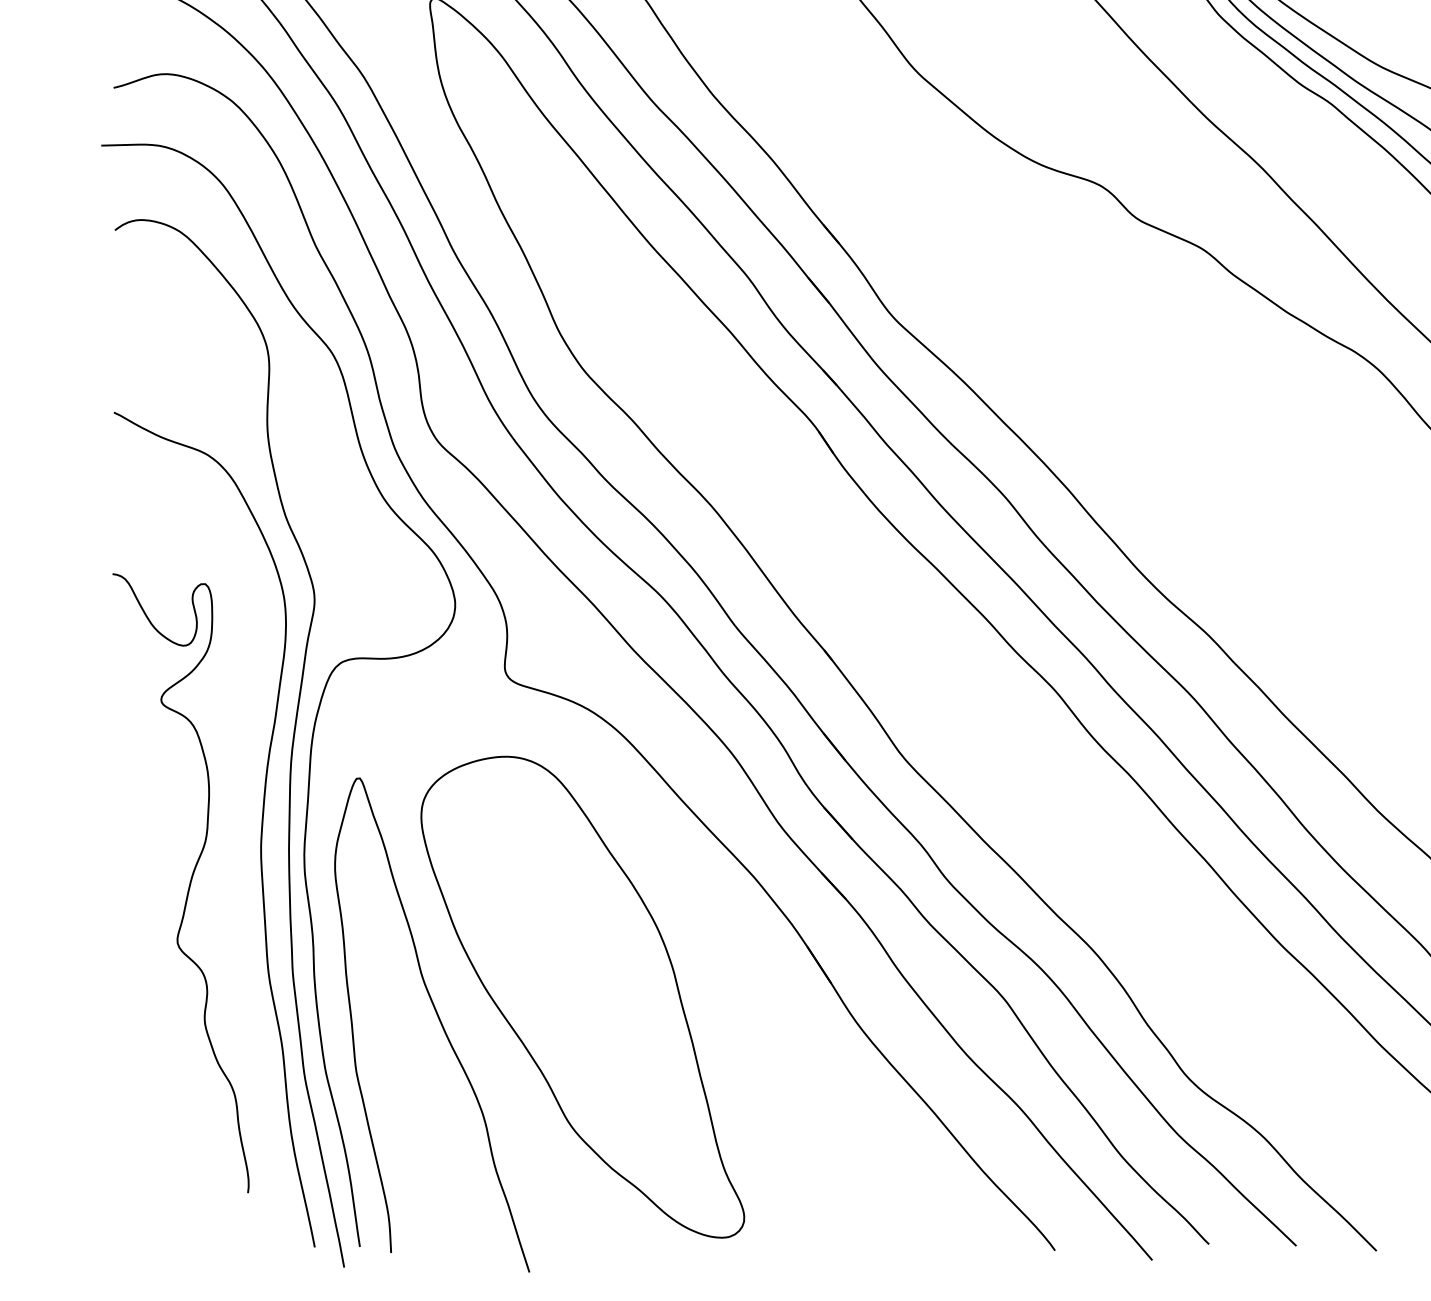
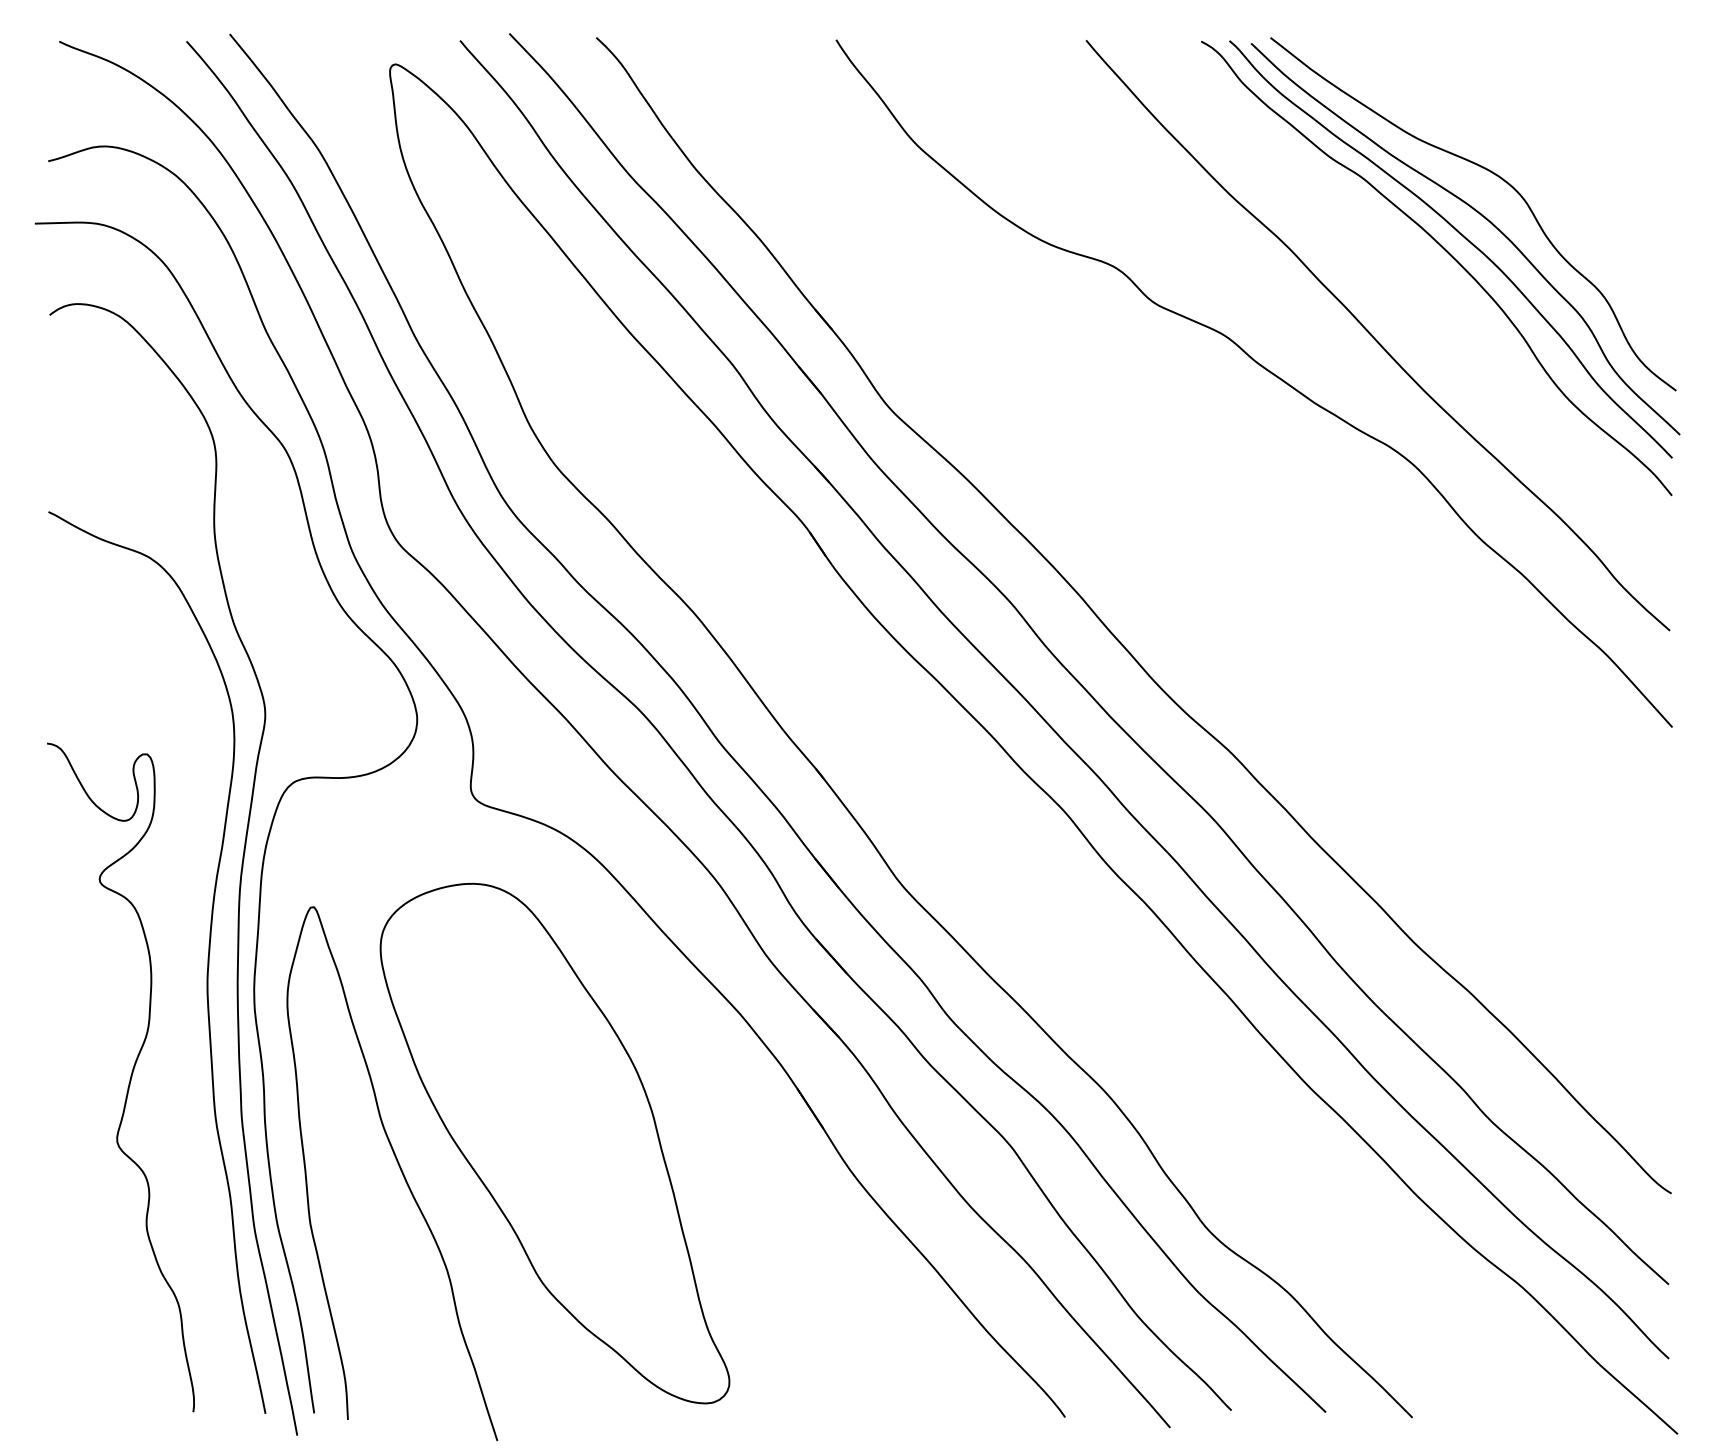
curve: (188, 885) -> (129, 1079), moved

